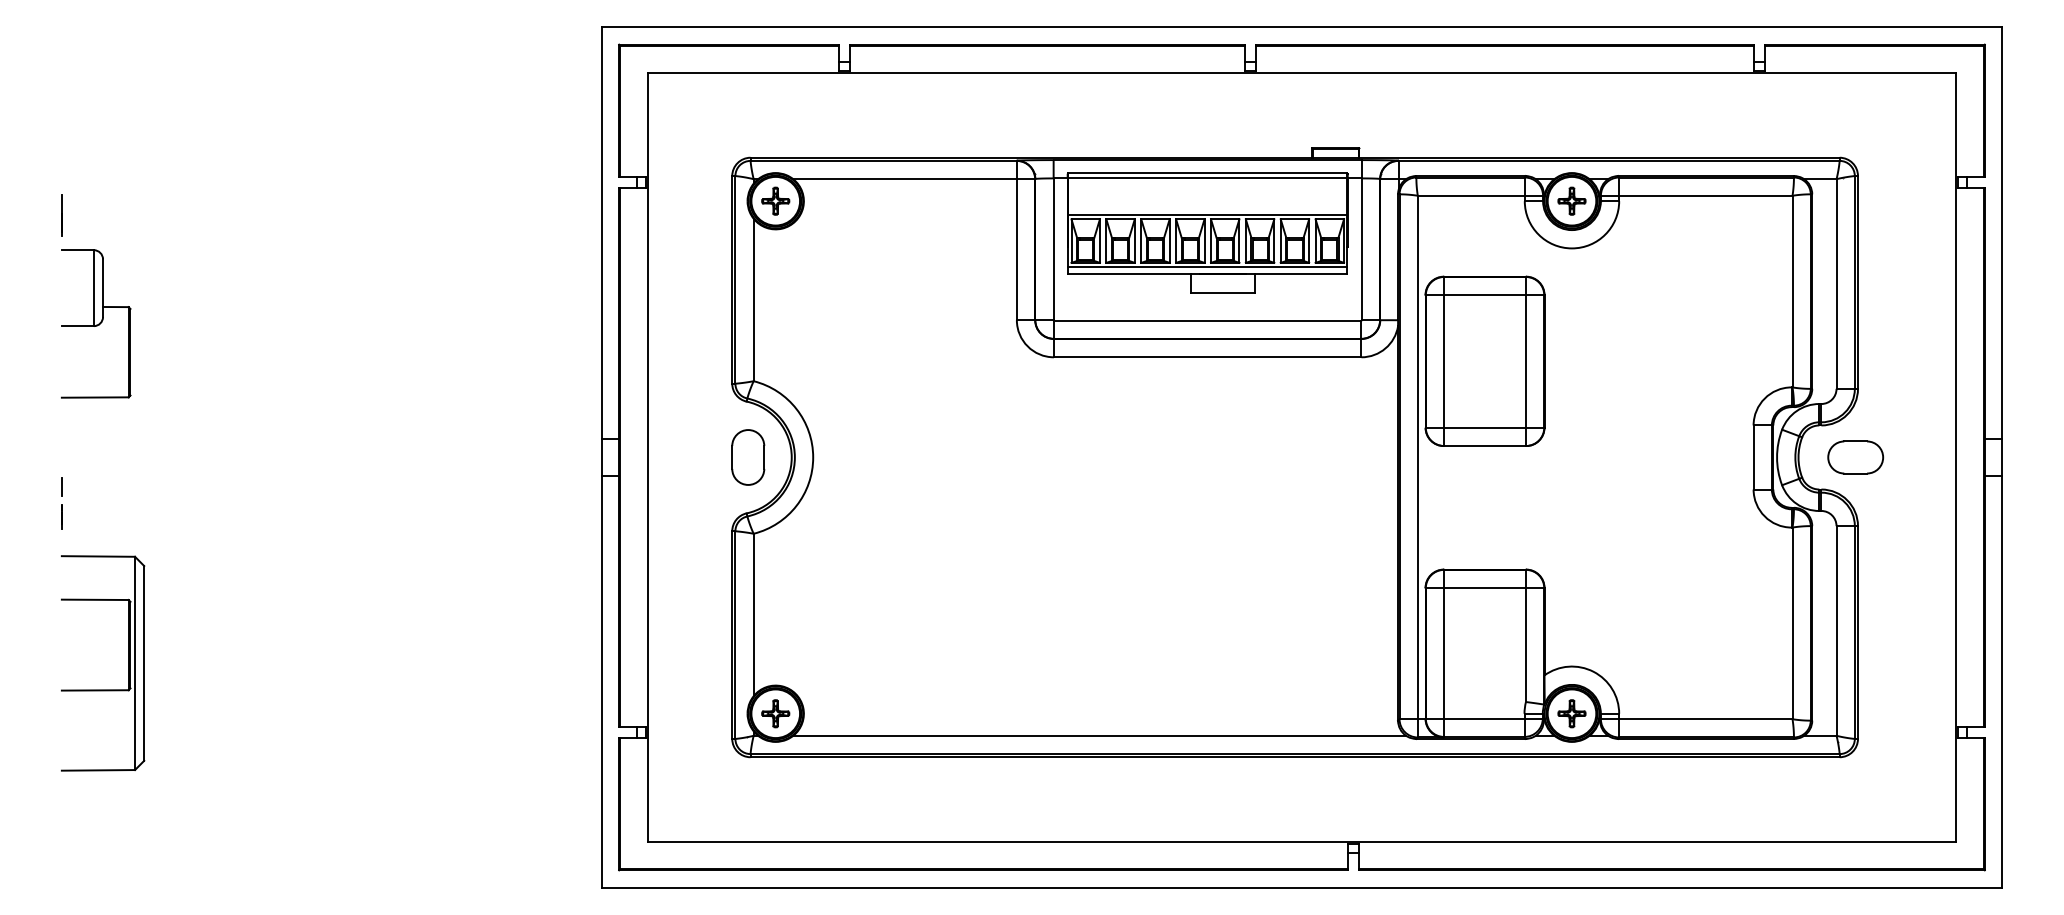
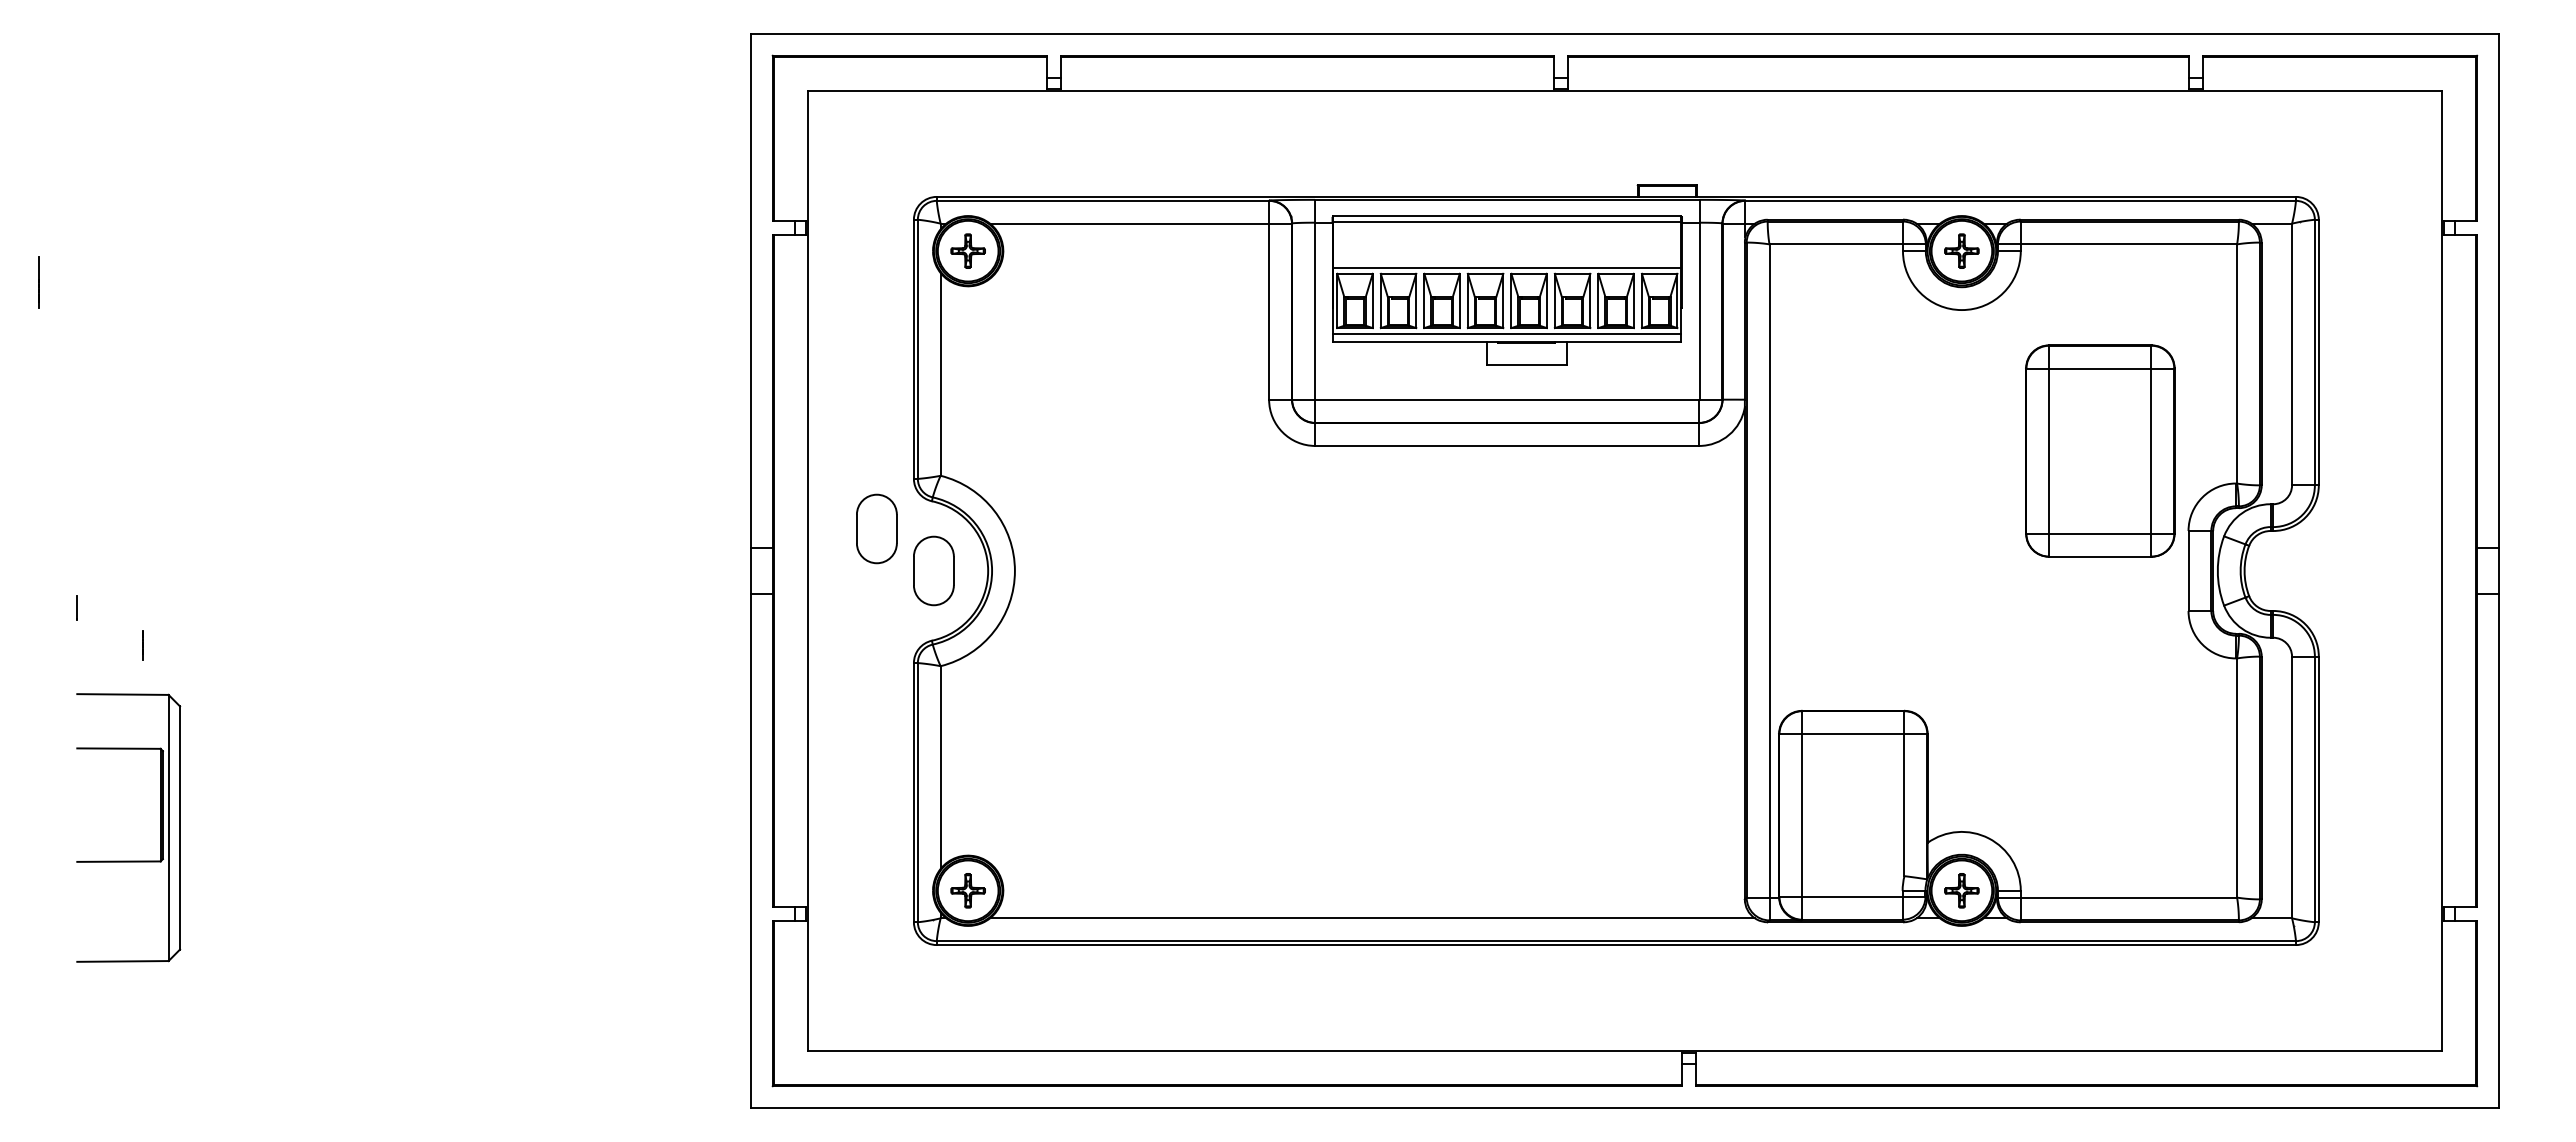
line: (61, 215) -> (38, 282), moved
part: (95, 324) -> (119, 404), removed
part: (1485, 360) -> (2100, 450), moved
part: (702, 423) -> (876, 528), added
part: (1855, 457) -> (2315, 570), removed
line: (61, 517) -> (142, 645), moved

